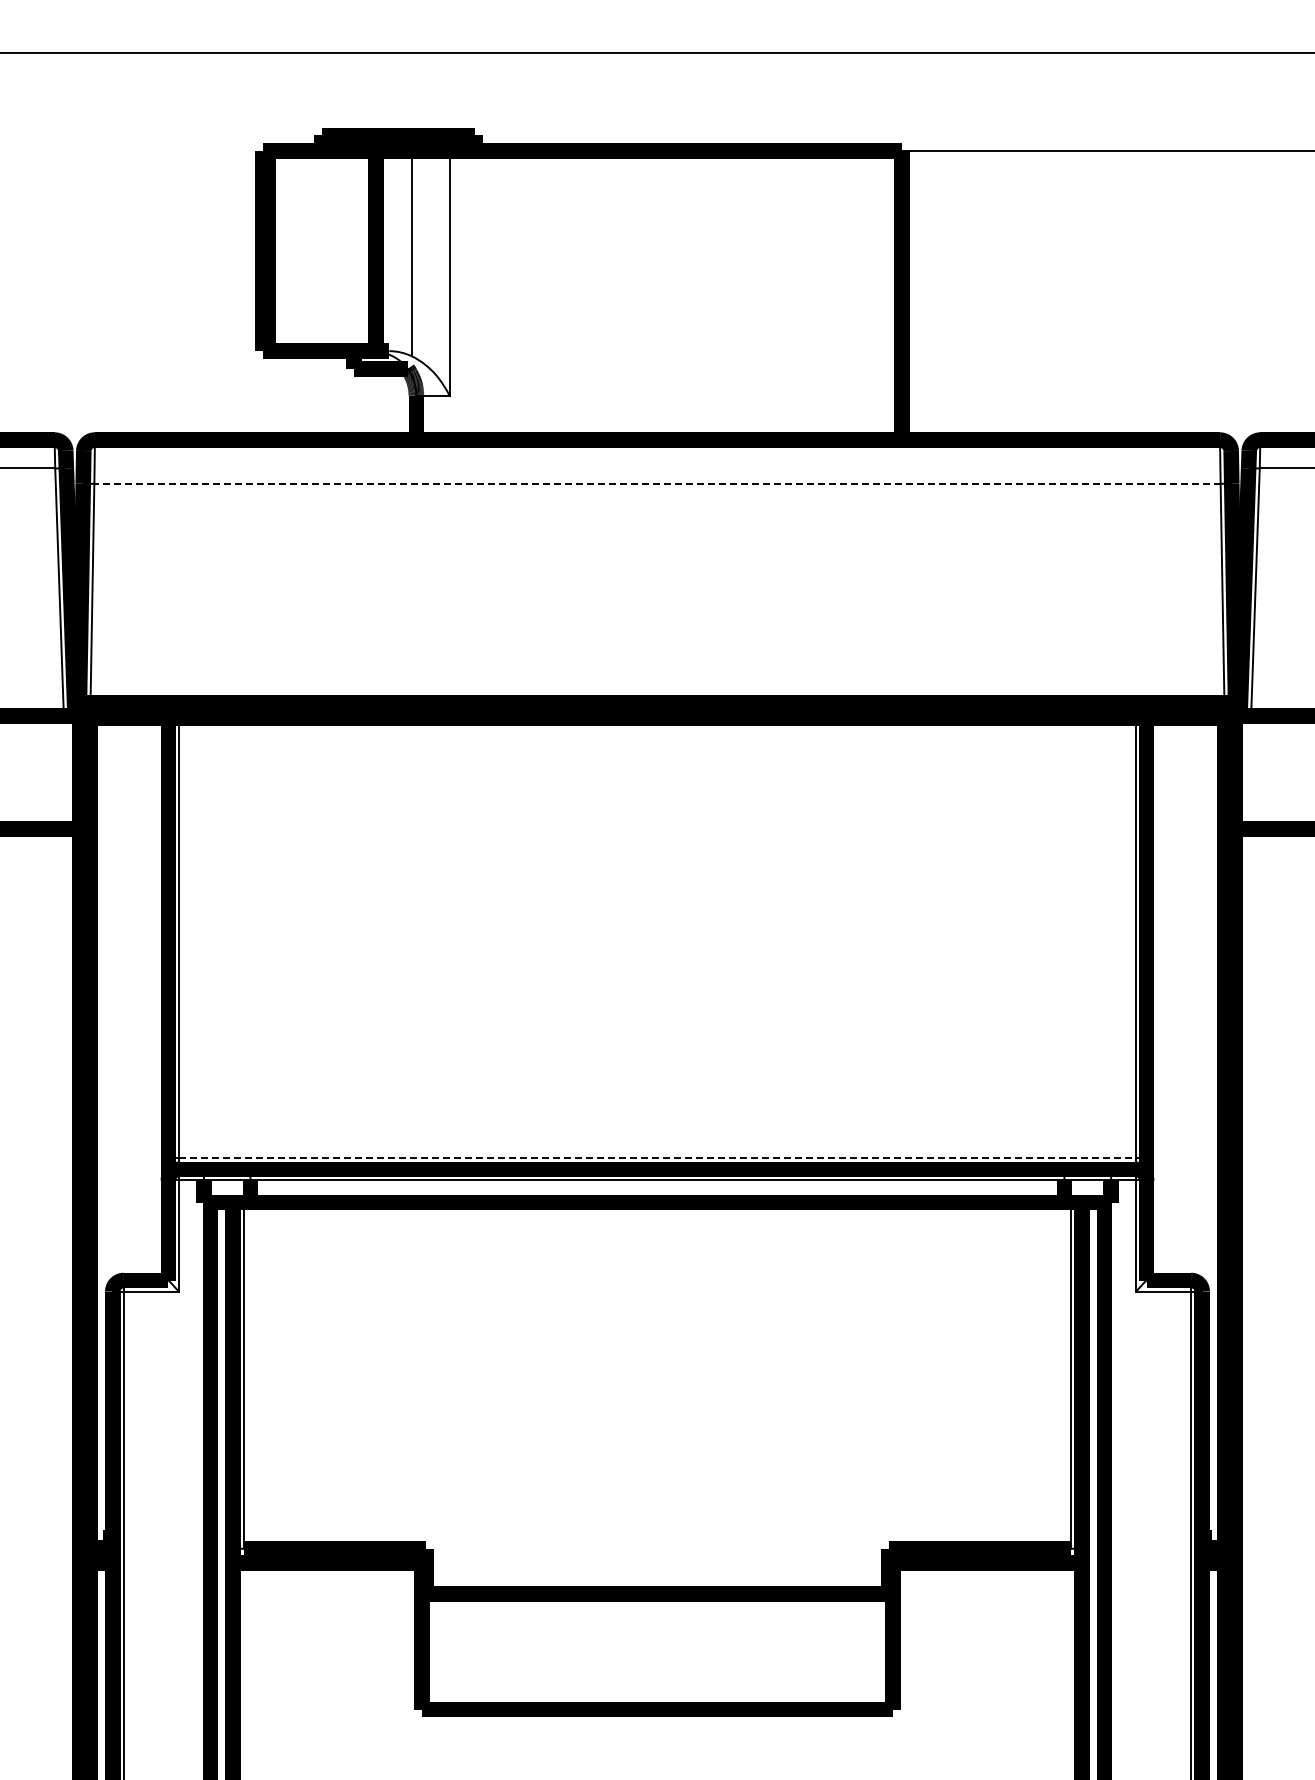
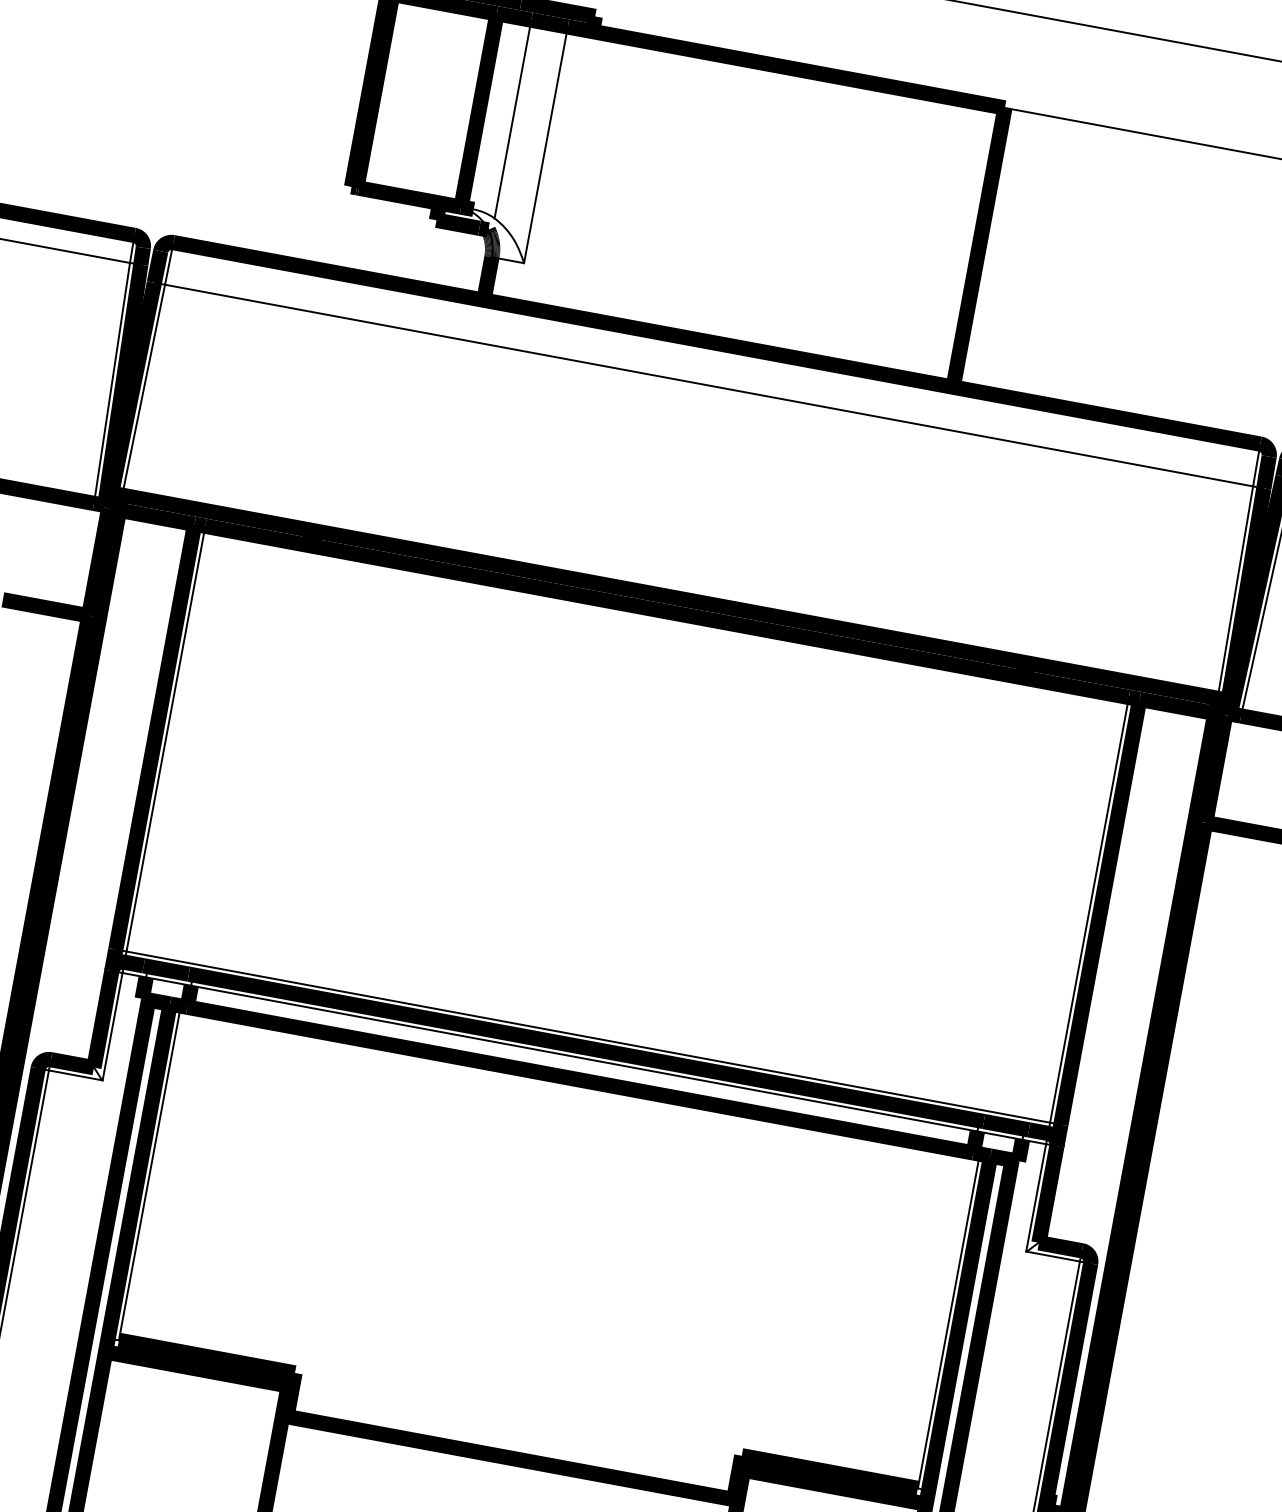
line: (657, 483) -> (709, 385), dashed -> solid
line: (657, 1158) -> (588, 1037), dashed -> solid

